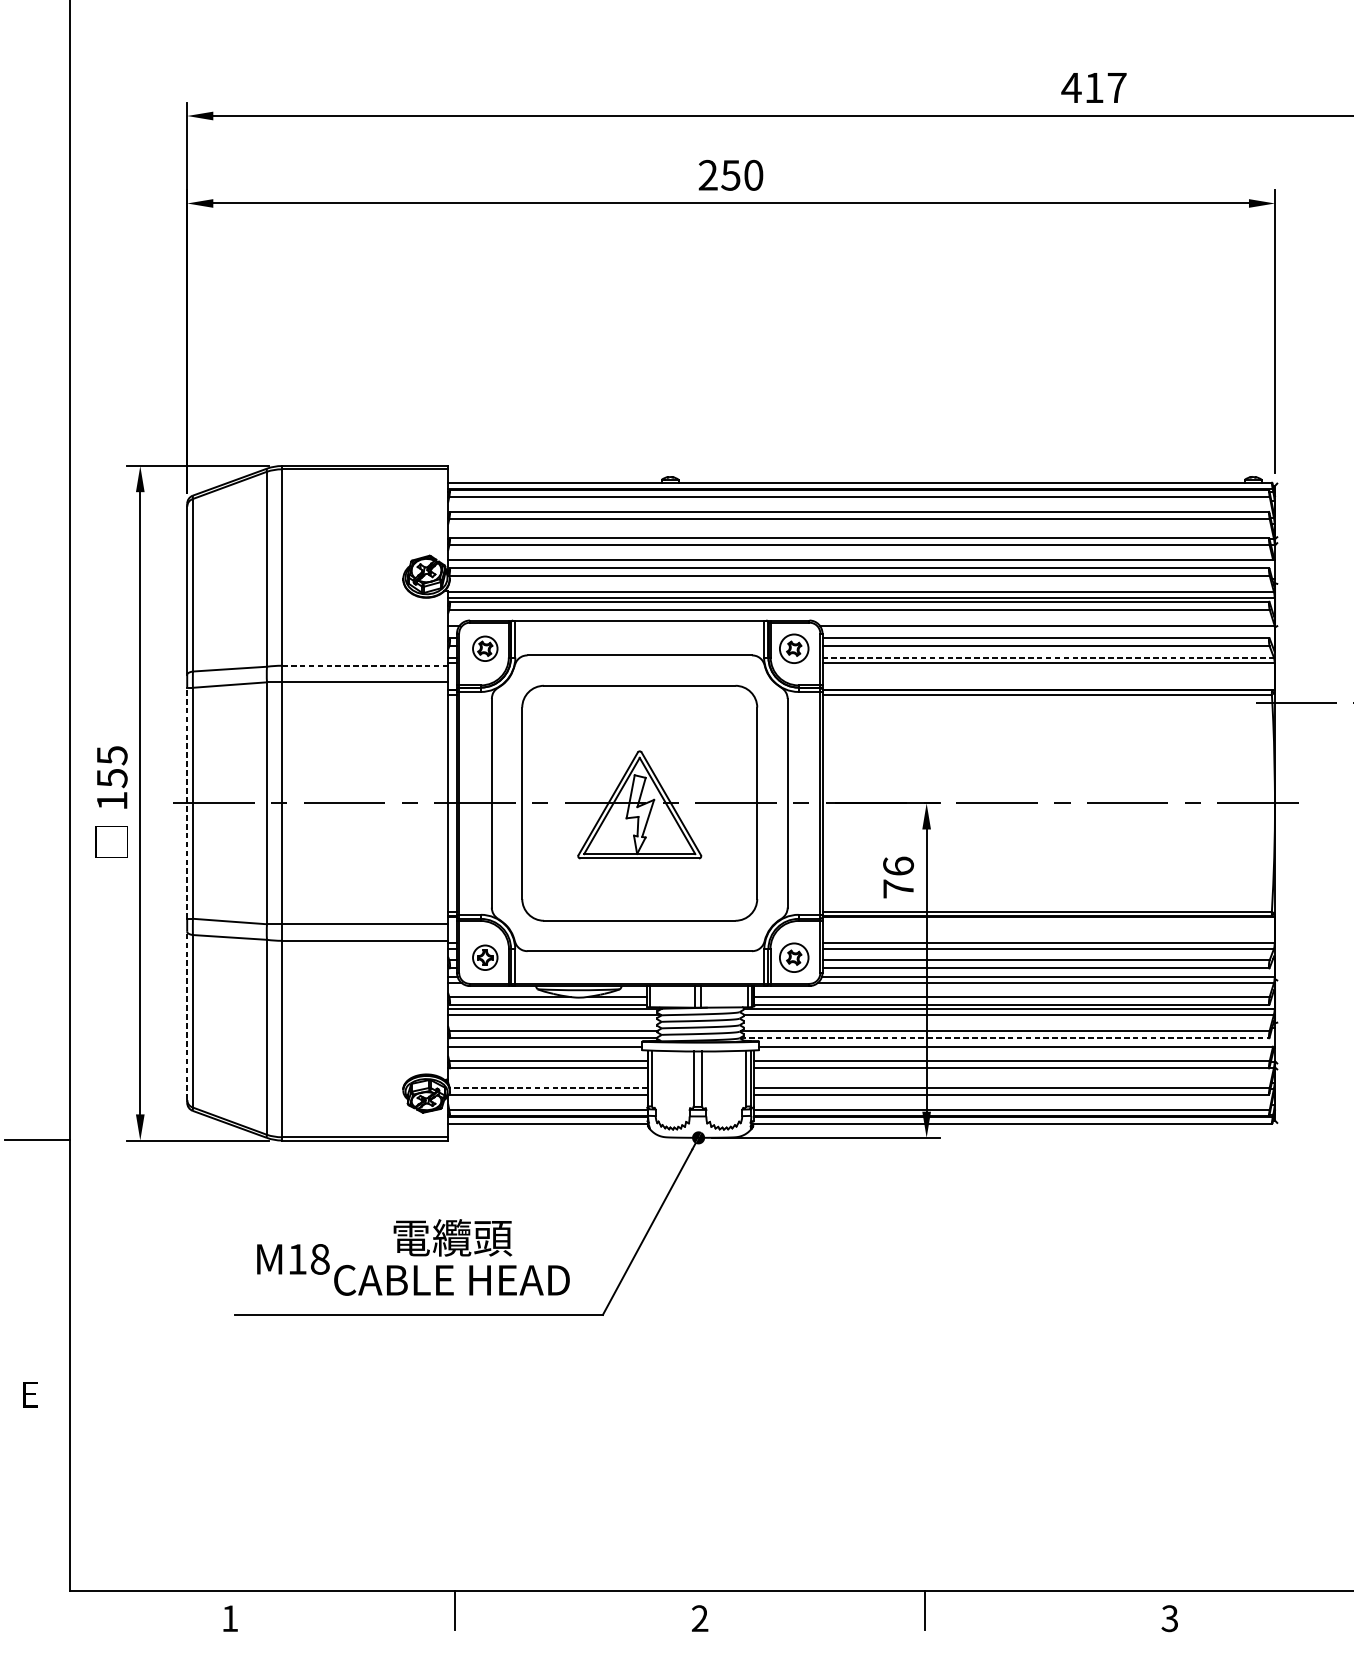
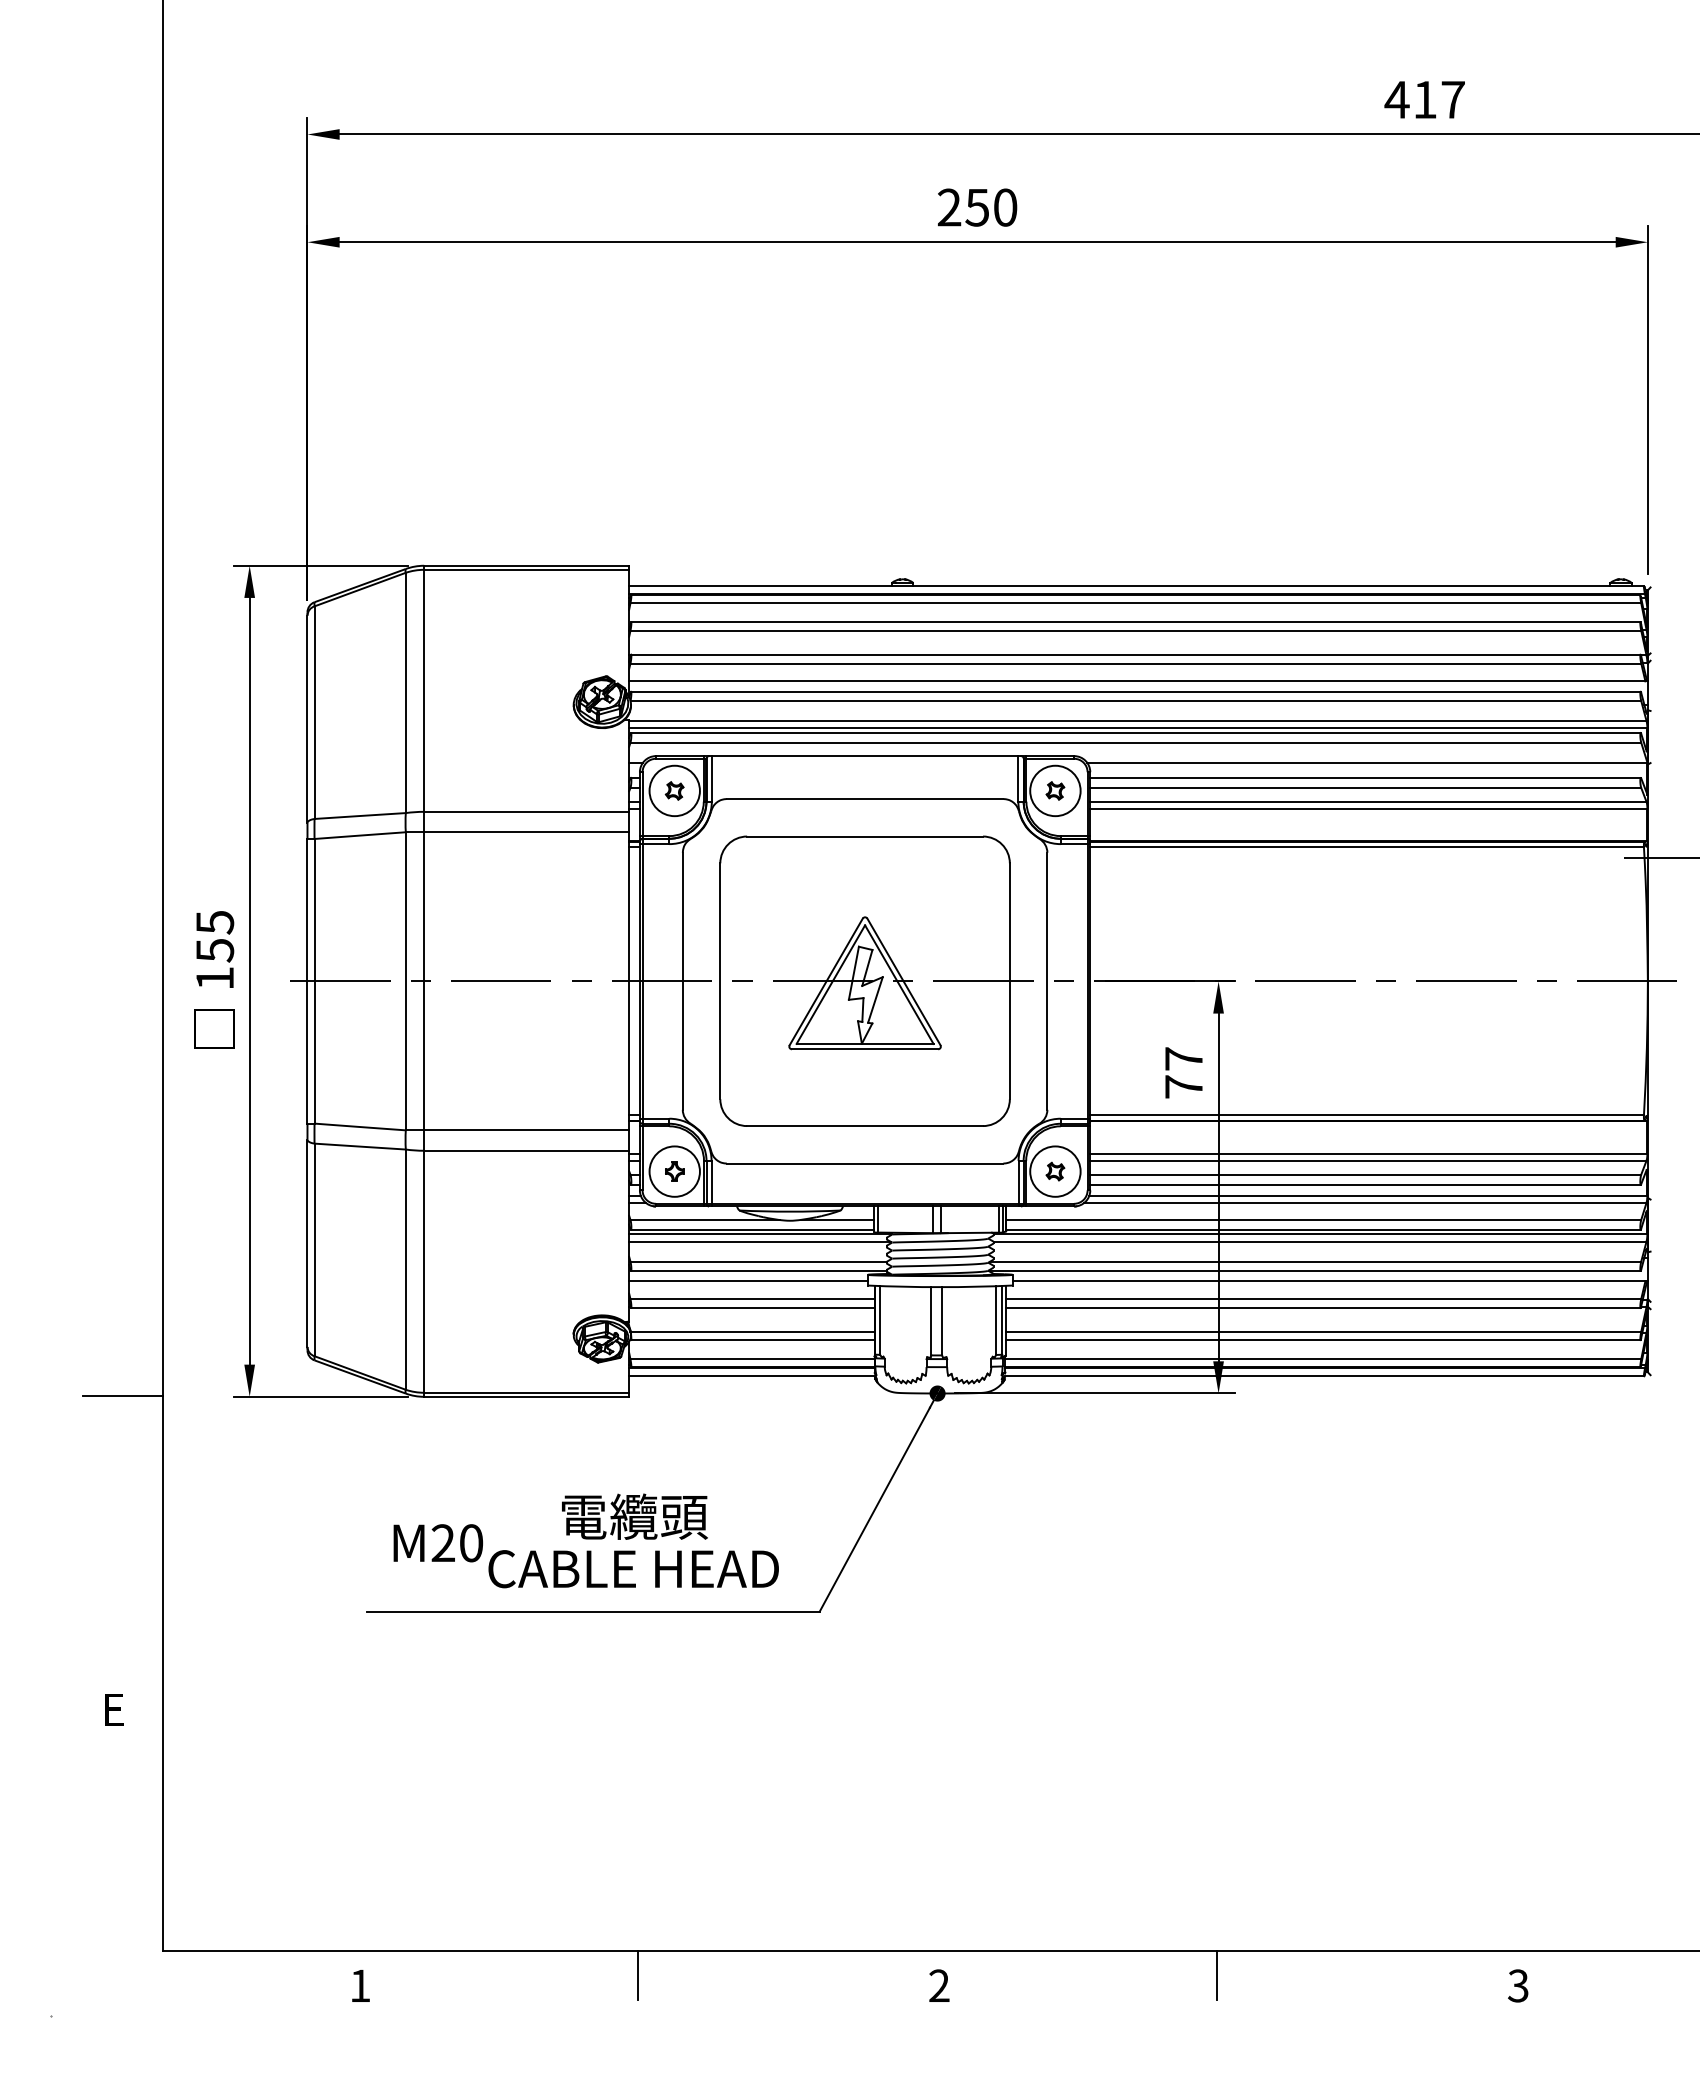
circle: (485, 648) -> (674, 790), size x1.67
circle: (794, 648) -> (1055, 790), size x1.43
line: (1048, 657) -> (1368, 801), dashed -> solid
line: (364, 665) -> (526, 811), dashed -> solid
line: (187, 802) -> (307, 980), dashed -> solid
text: (898, 865) -> (1183, 1058), 76 -> 77
circle: (485, 957) -> (674, 1171), size x1.67
circle: (794, 957) -> (1055, 1171), size x1.43
line: (187, 1016) -> (307, 1243), dashed -> solid
line: (1005, 1038) -> (1315, 1270), dashed -> solid
line: (548, 1087) -> (752, 1331), dashed -> solid
text: (308, 1259) -> (457, 1543), M18 -> M20

